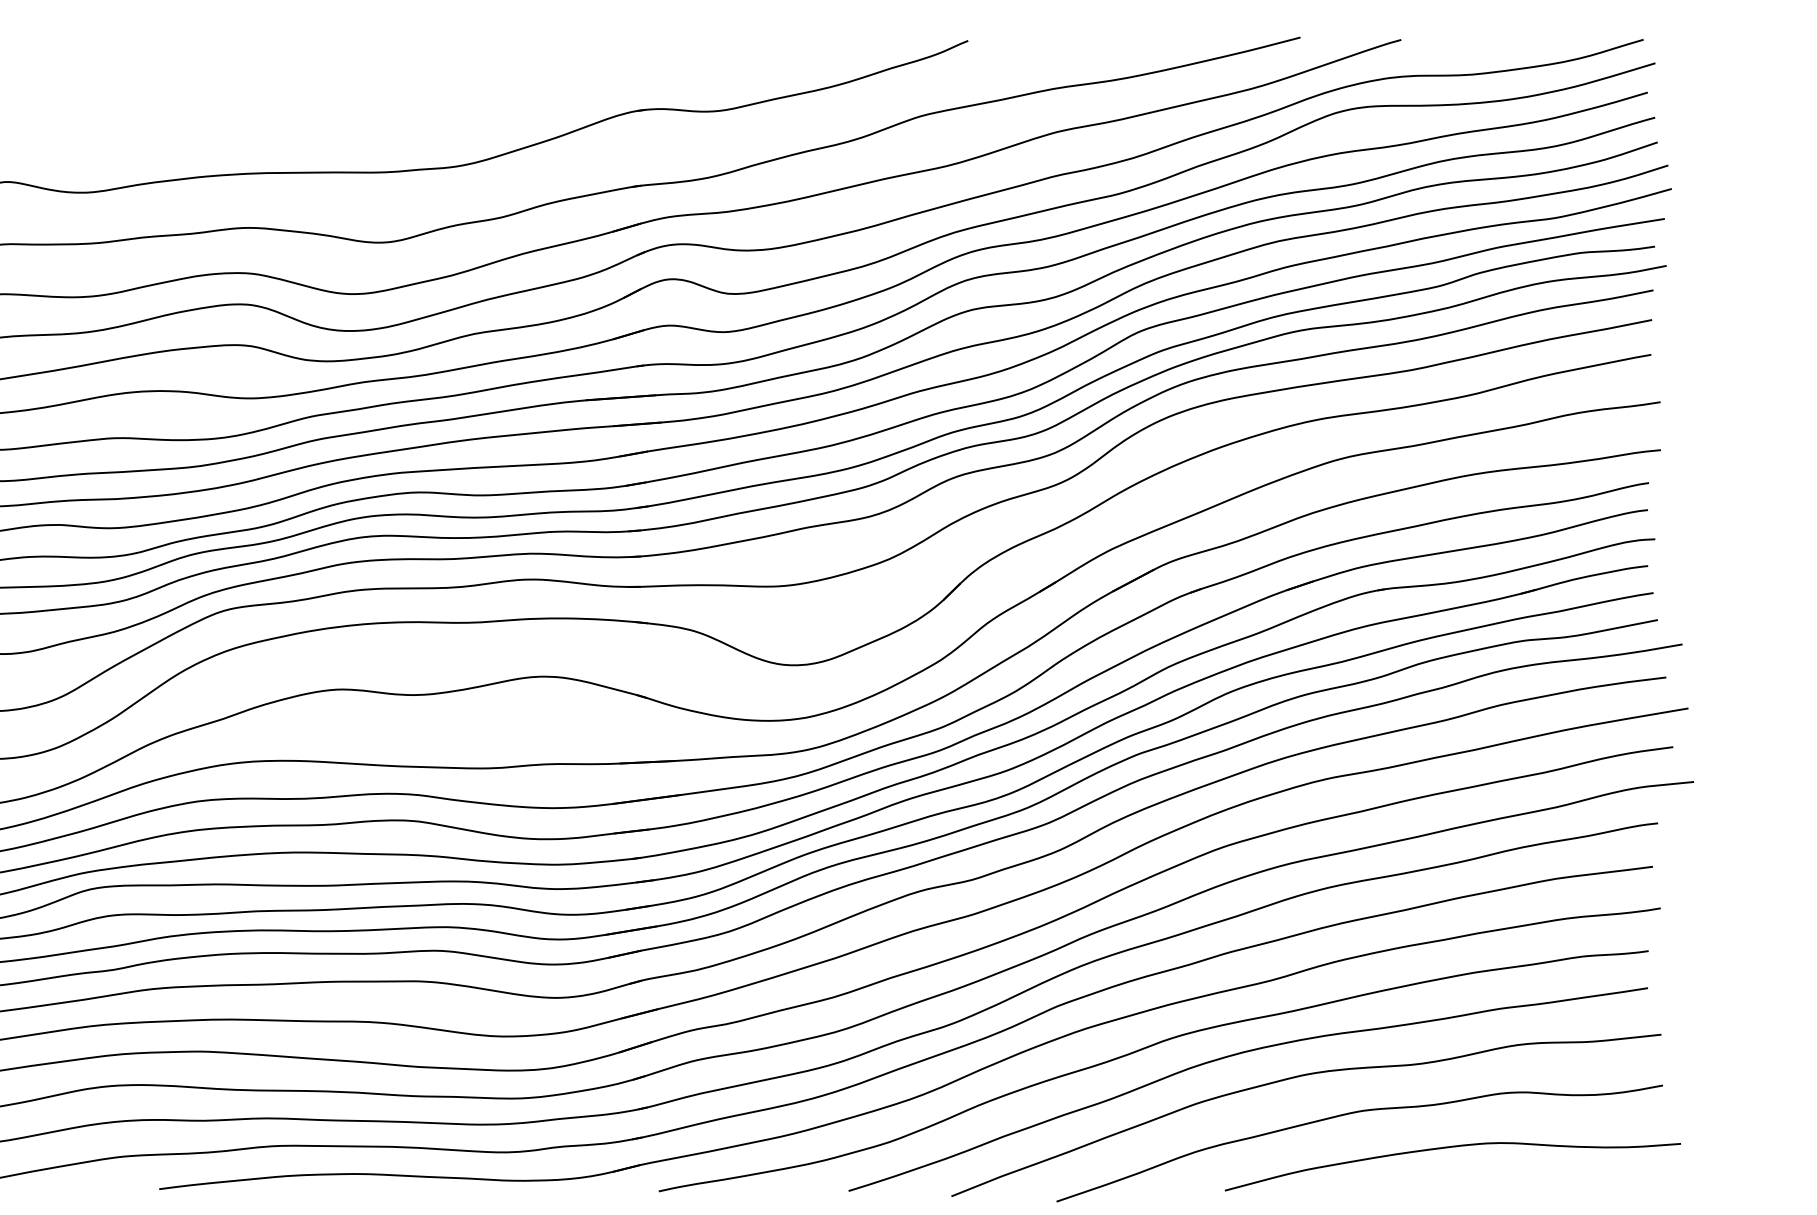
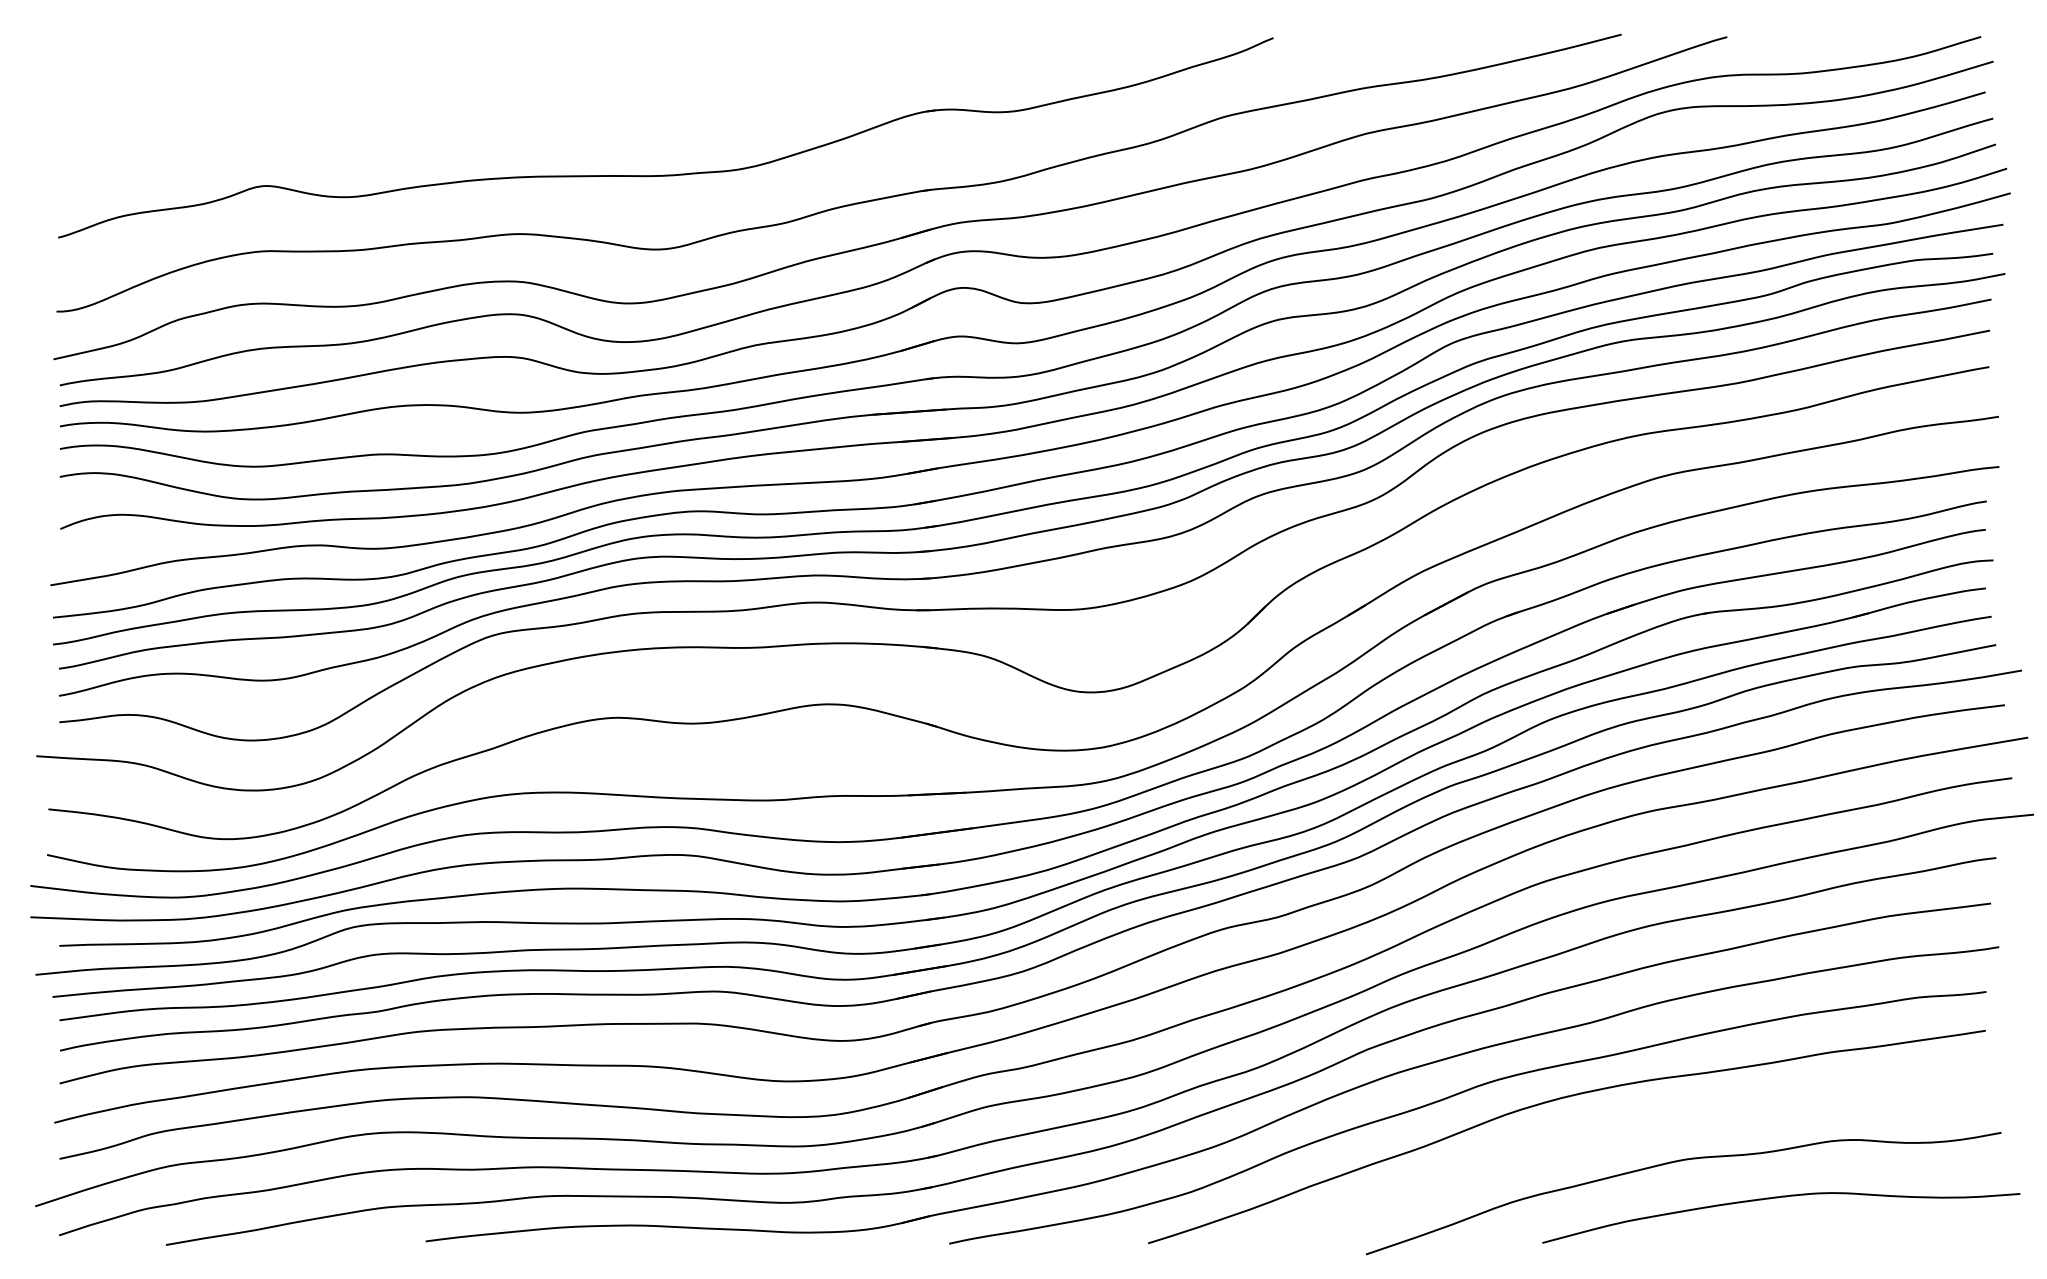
curve: (1298, 1077) -> (1619, 1124), removed

